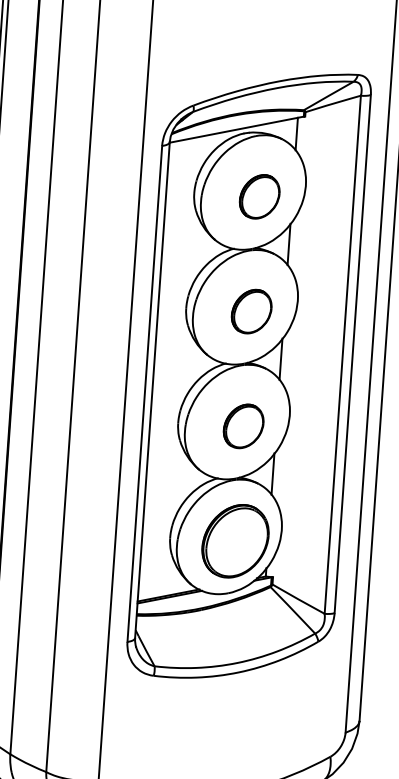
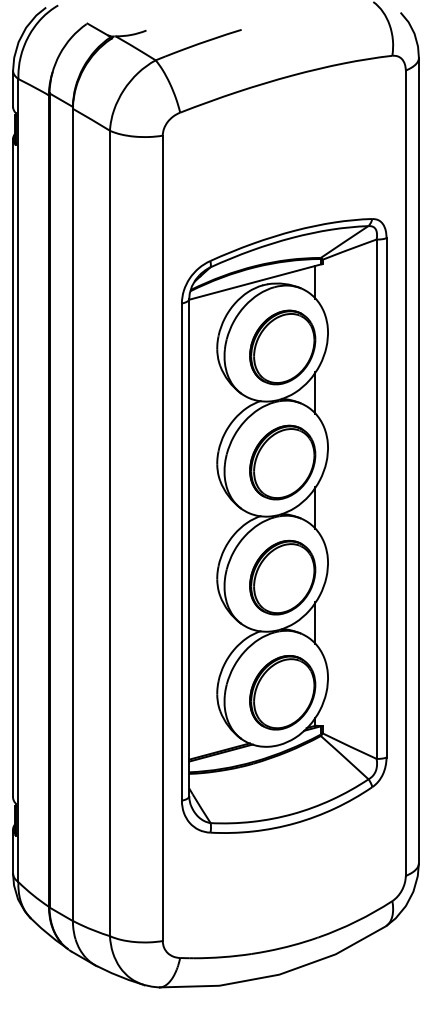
part: (259, 196) -> (282, 347), size x1.67
part: (251, 311) -> (282, 462), size x1.67
part: (243, 426) -> (282, 577), size x1.67

